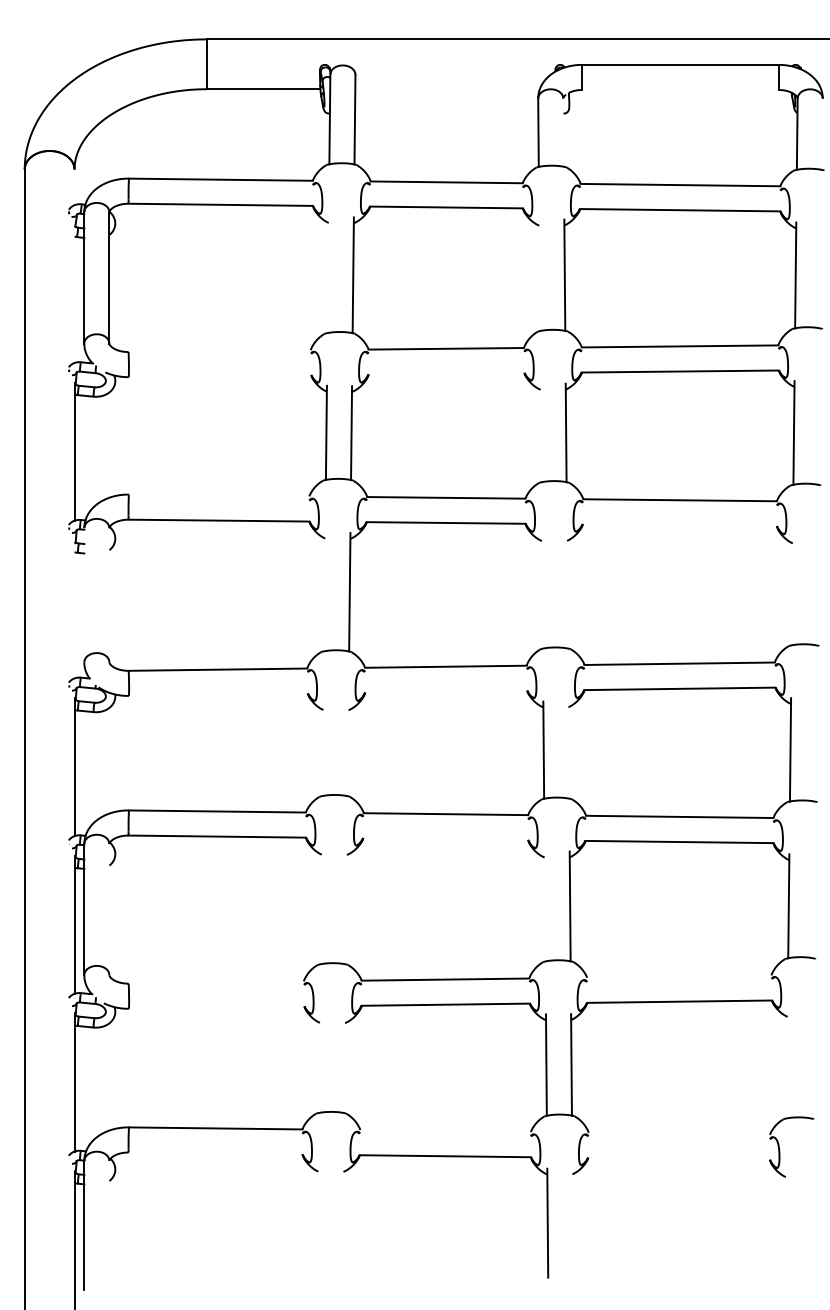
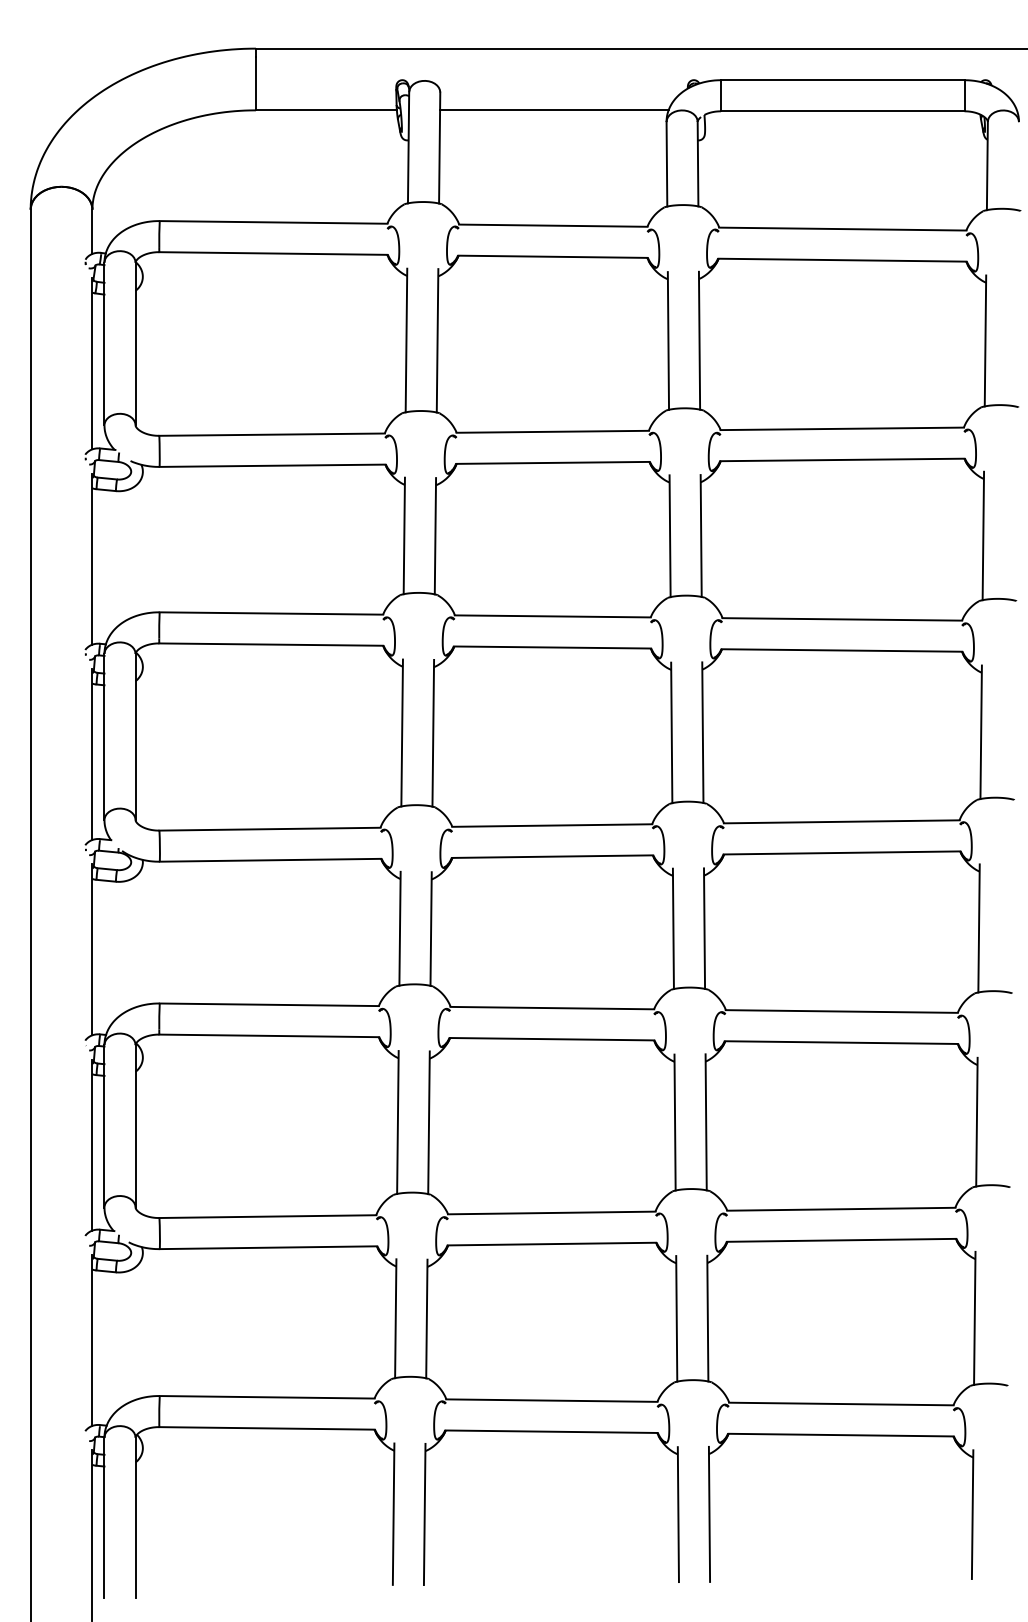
line: (447, 89) -> (554, 110), added
line: (680, 90) -> (842, 111), added
line: (563, 132) -> (697, 163), added
line: (74, 187) -> (92, 231), added
line: (328, 275) -> (406, 340), added
line: (539, 275) -> (668, 340), added
line: (74, 293) -> (92, 363), added
line: (219, 350) -> (271, 434), added
line: (446, 373) -> (552, 462), added
line: (219, 376) -> (272, 465), added
line: (540, 433) -> (669, 536), added
line: (219, 495) -> (271, 613), added
line: (679, 525) -> (841, 650), added
line: (324, 591) -> (401, 732), added
line: (542, 591) -> (671, 732), added
line: (567, 591) -> (702, 732), added
line: (791, 591) -> (980, 732), added
line: (84, 594) -> (104, 736), added
line: (109, 594) -> (135, 736), added
line: (74, 609) -> (92, 754), added
line: (446, 691) -> (552, 856), added
line: (218, 694) -> (270, 859), added
line: (322, 749) -> (399, 928), added
line: (347, 749) -> (430, 928), added
line: (568, 749) -> (704, 928), added
line: (445, 839) -> (551, 1039), added
line: (320, 906) -> (397, 1122), added
line: (345, 906) -> (428, 1122), added
line: (544, 906) -> (674, 1122), added
line: (109, 909) -> (135, 1126), added
line: (679, 975) -> (841, 1208), added
line: (215, 982) -> (267, 1216), added
line: (215, 1007) -> (267, 1247), added
line: (786, 1063) -> (974, 1317), added
line: (319, 1064) -> (395, 1318), added
line: (344, 1064) -> (426, 1318), added
line: (445, 1131) -> (551, 1400), added
line: (679, 1133) -> (841, 1403), added
line: (215, 1153) -> (266, 1428), added
line: (678, 1158) -> (840, 1434), added
line: (317, 1222) -> (393, 1513), added
line: (572, 1222) -> (709, 1513), added
line: (342, 1223) -> (424, 1514), added
line: (785, 1223) -> (972, 1514), added
line: (109, 1225) -> (135, 1517), added

